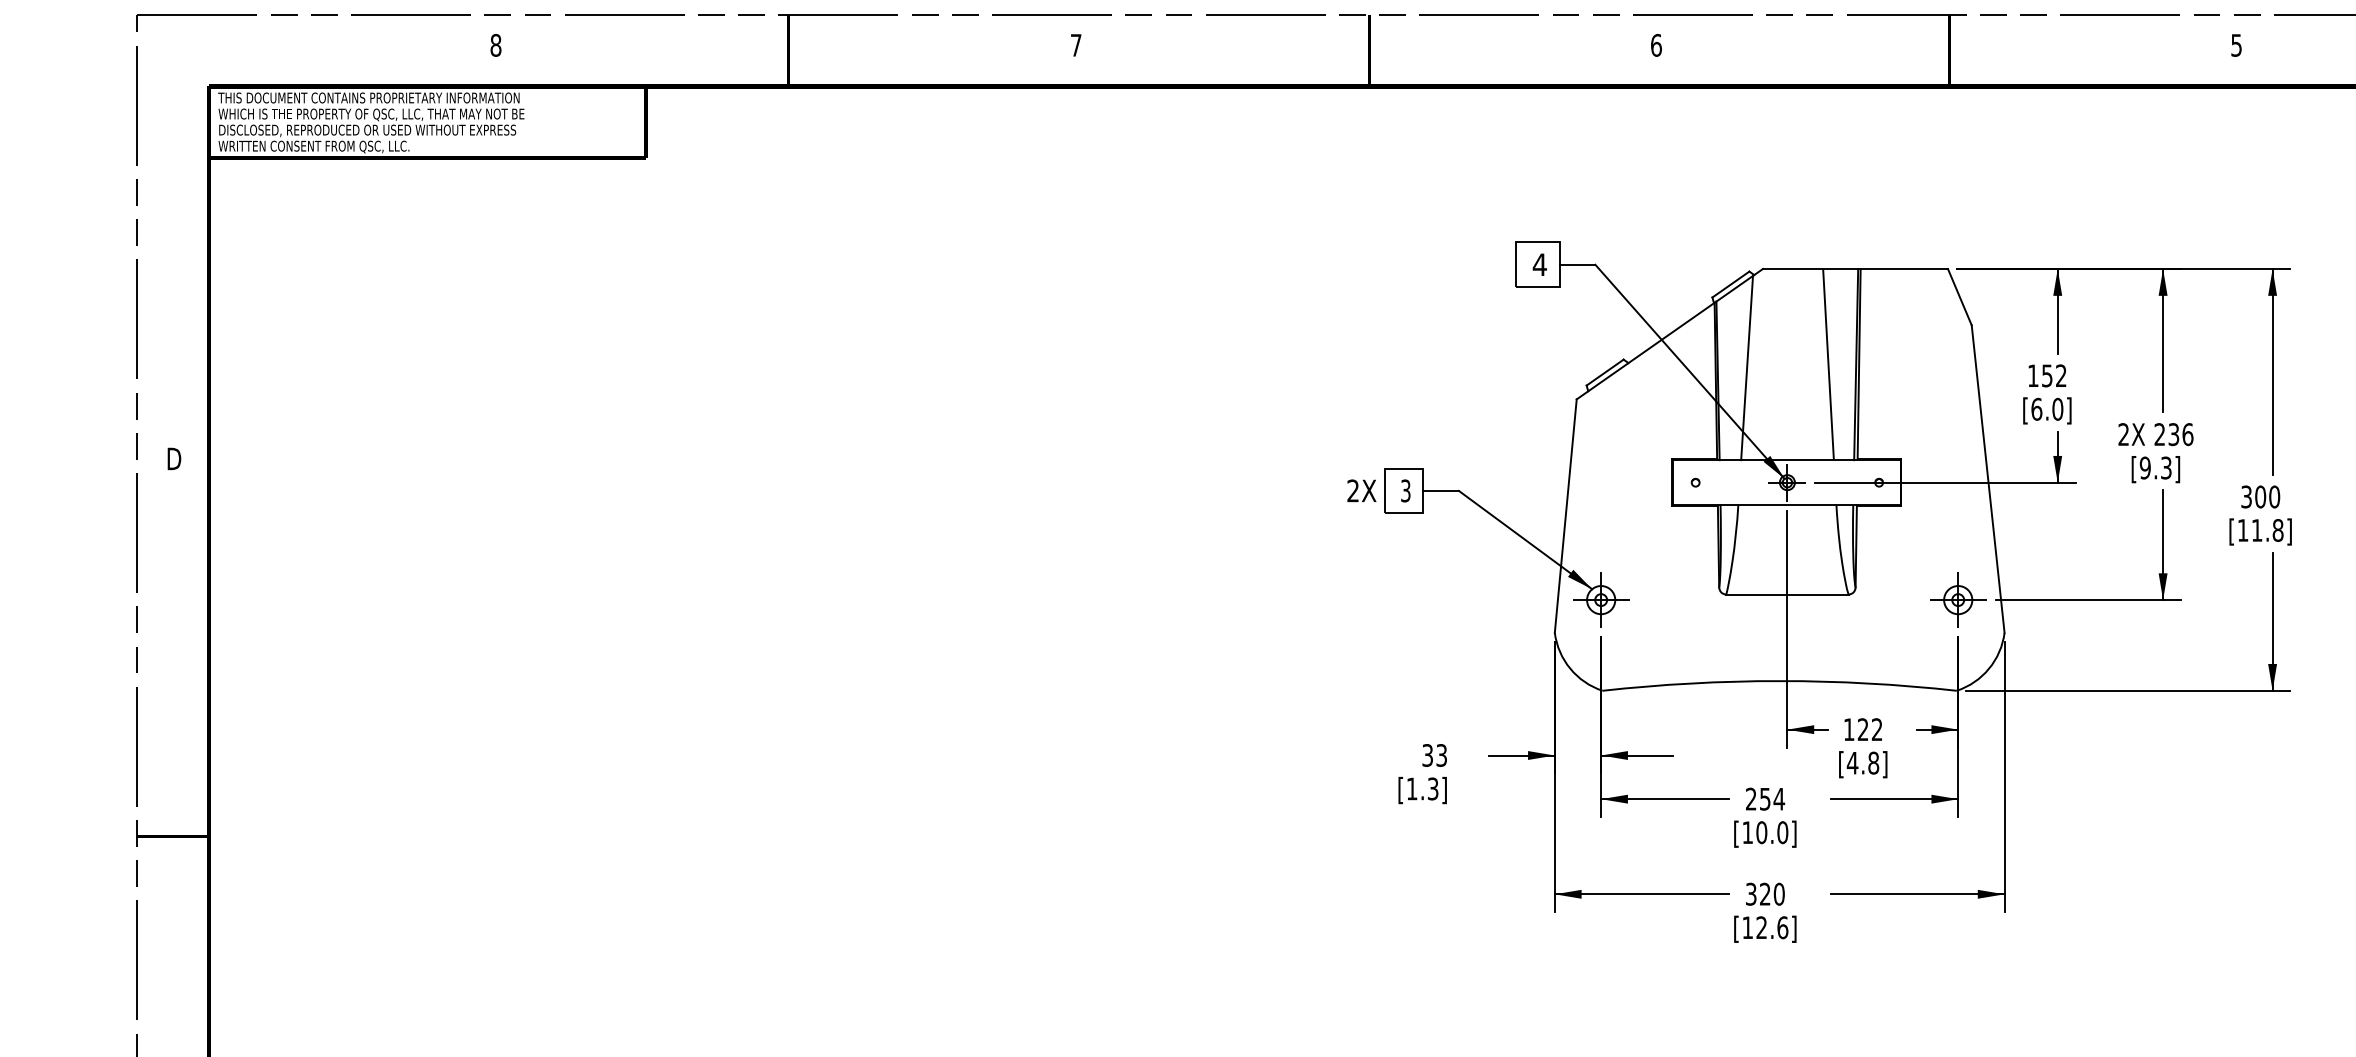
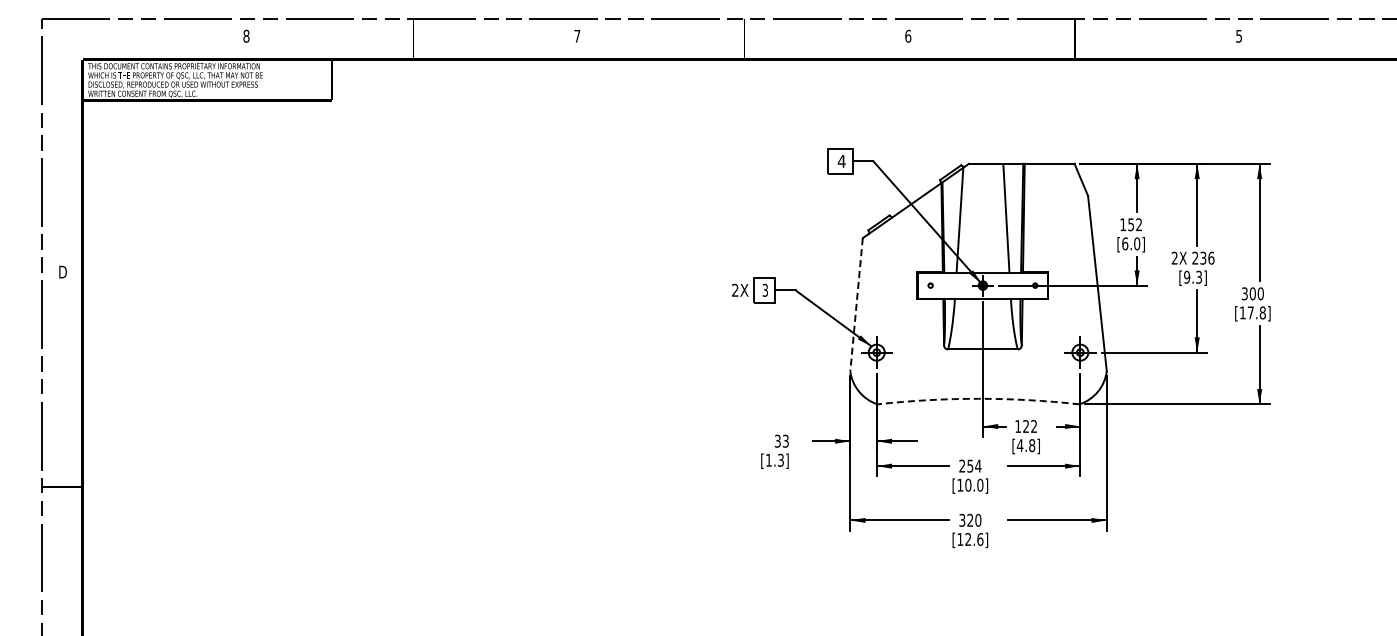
line: (1565, 515) -> (856, 304), solid -> dashed
text: (2256, 529) -> (1250, 312), [11.8] -> [17.8]
arc: (1779, 680) -> (978, 398), solid -> dashed

